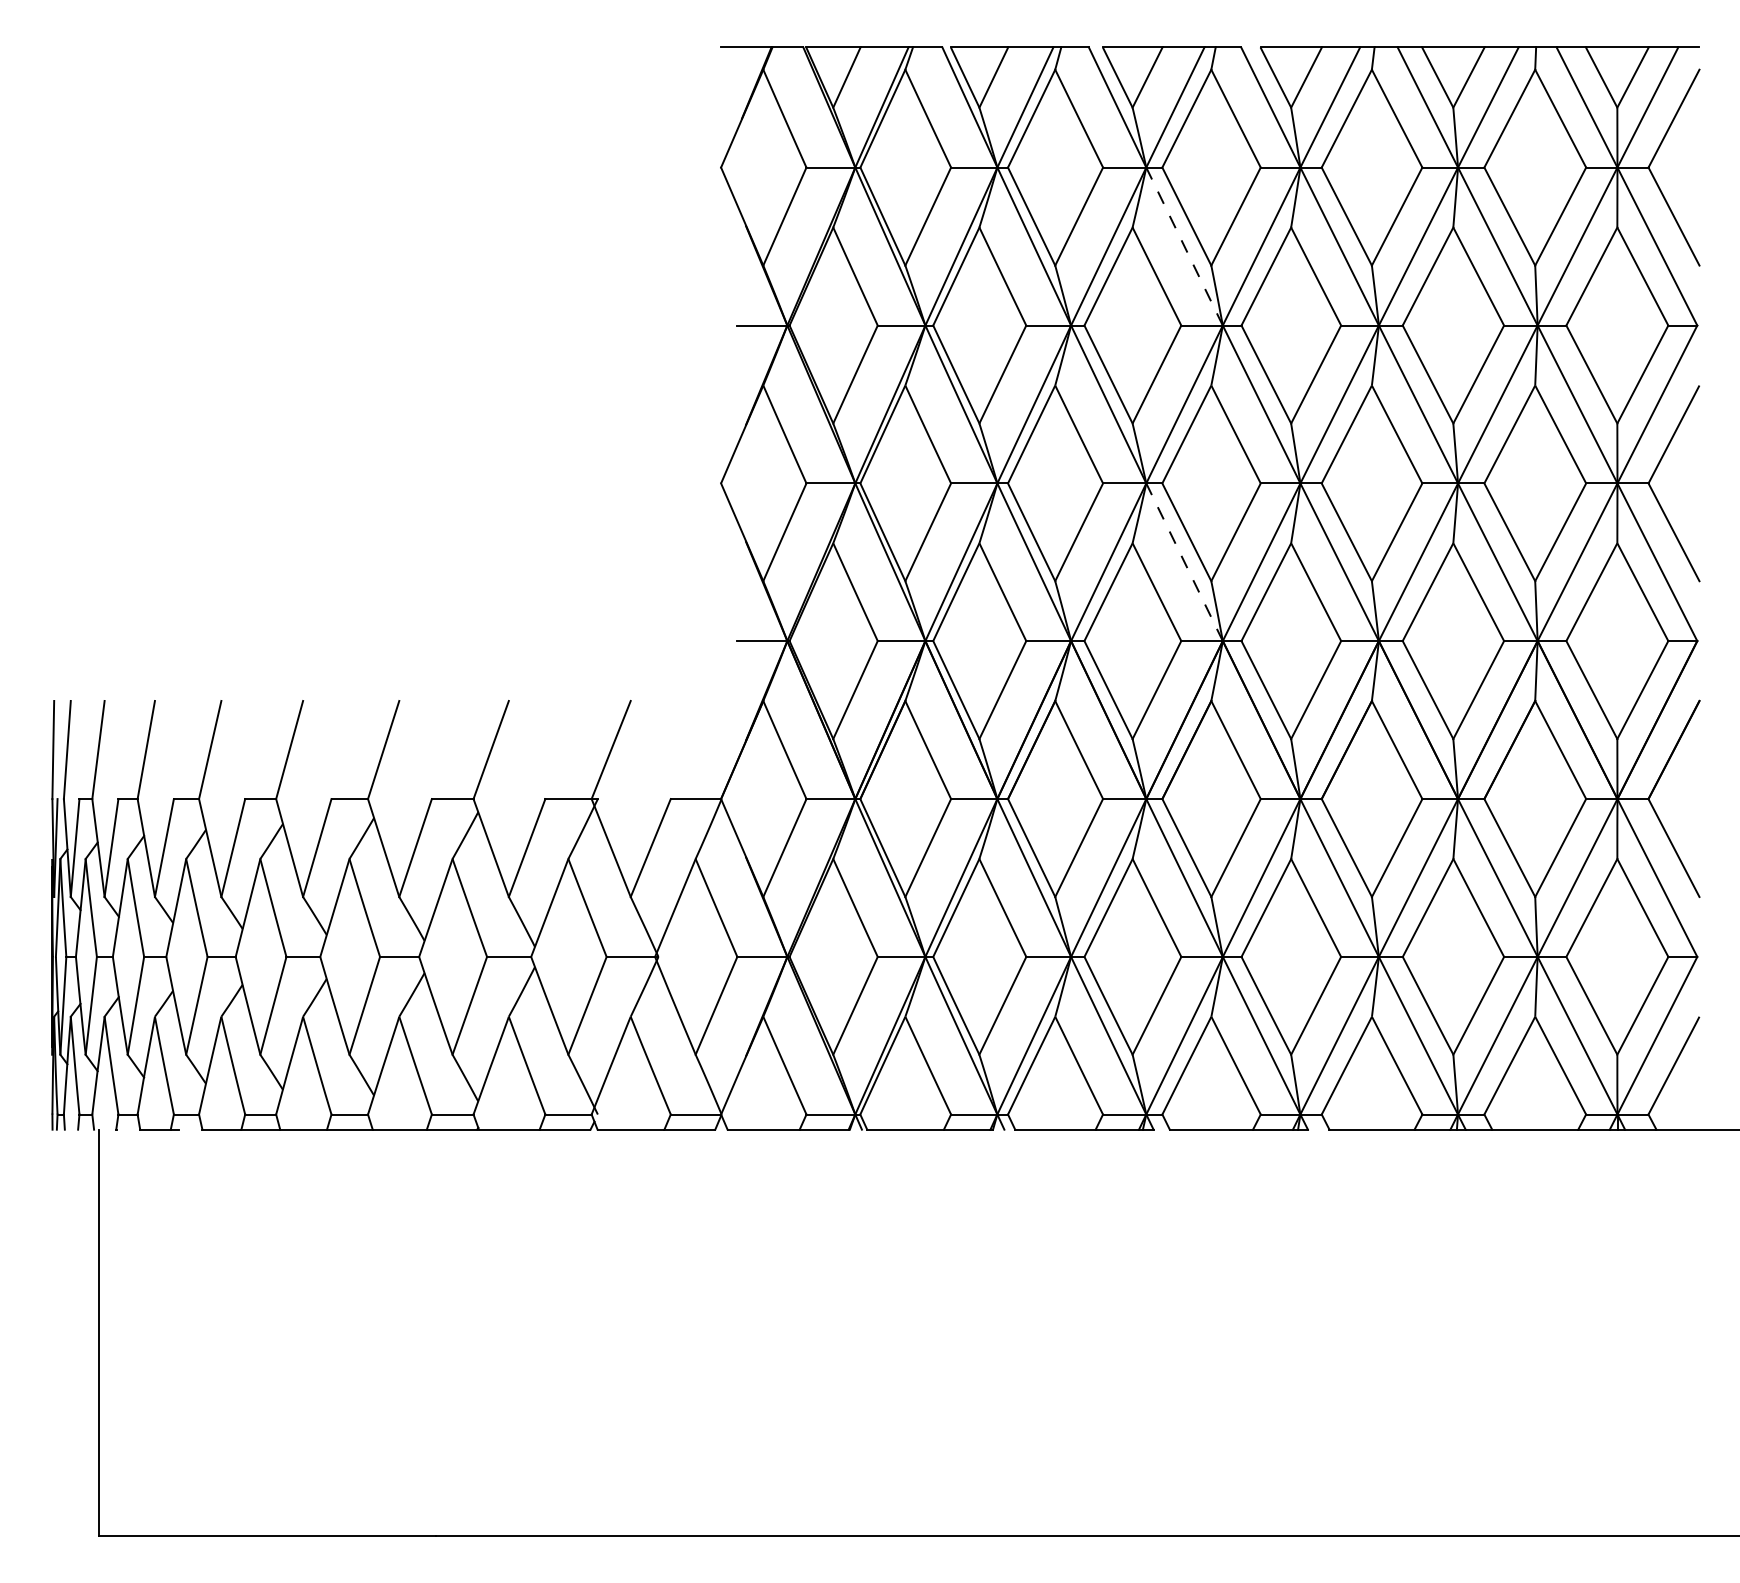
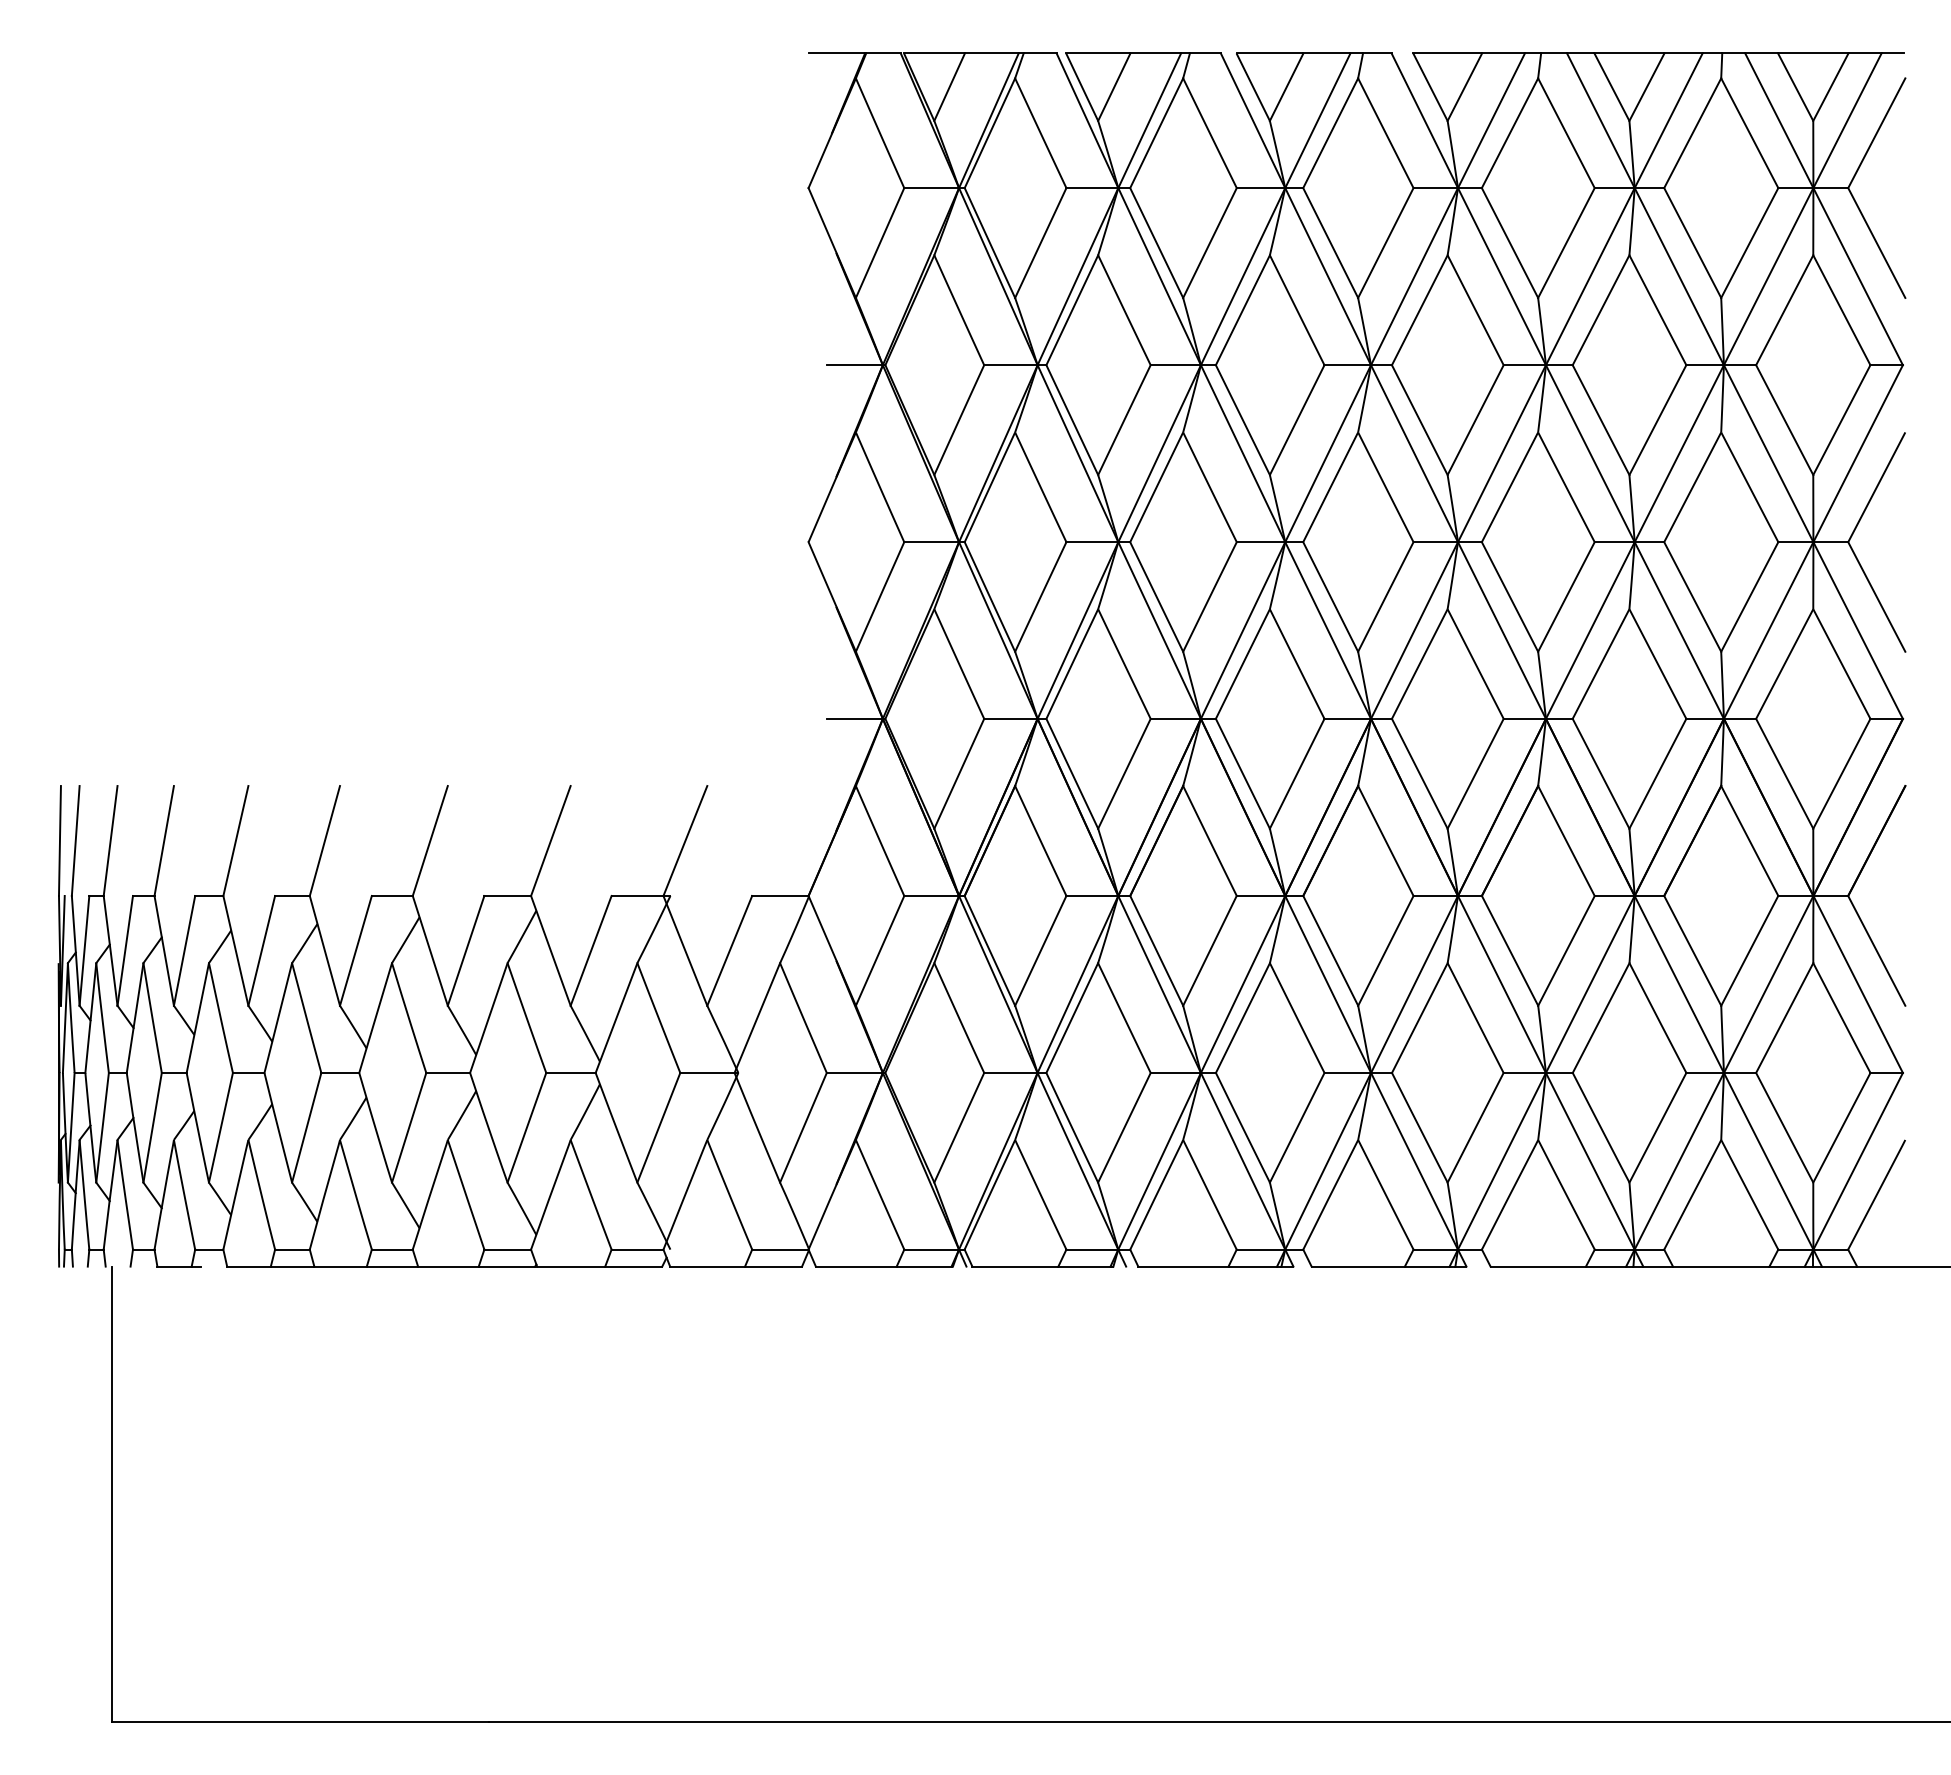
line: (1184, 246) -> (1328, 276), dashed -> solid
line: (1184, 562) -> (1328, 630), dashed -> solid

